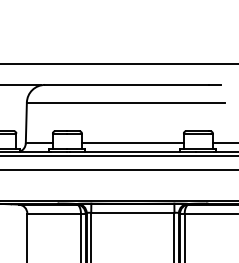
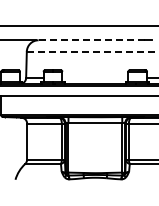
line: (126, 85) -> (91, 40), solid -> dashed
line: (125, 102) -> (90, 51), solid -> dashed
line: (133, 143) -> (95, 78), removed

